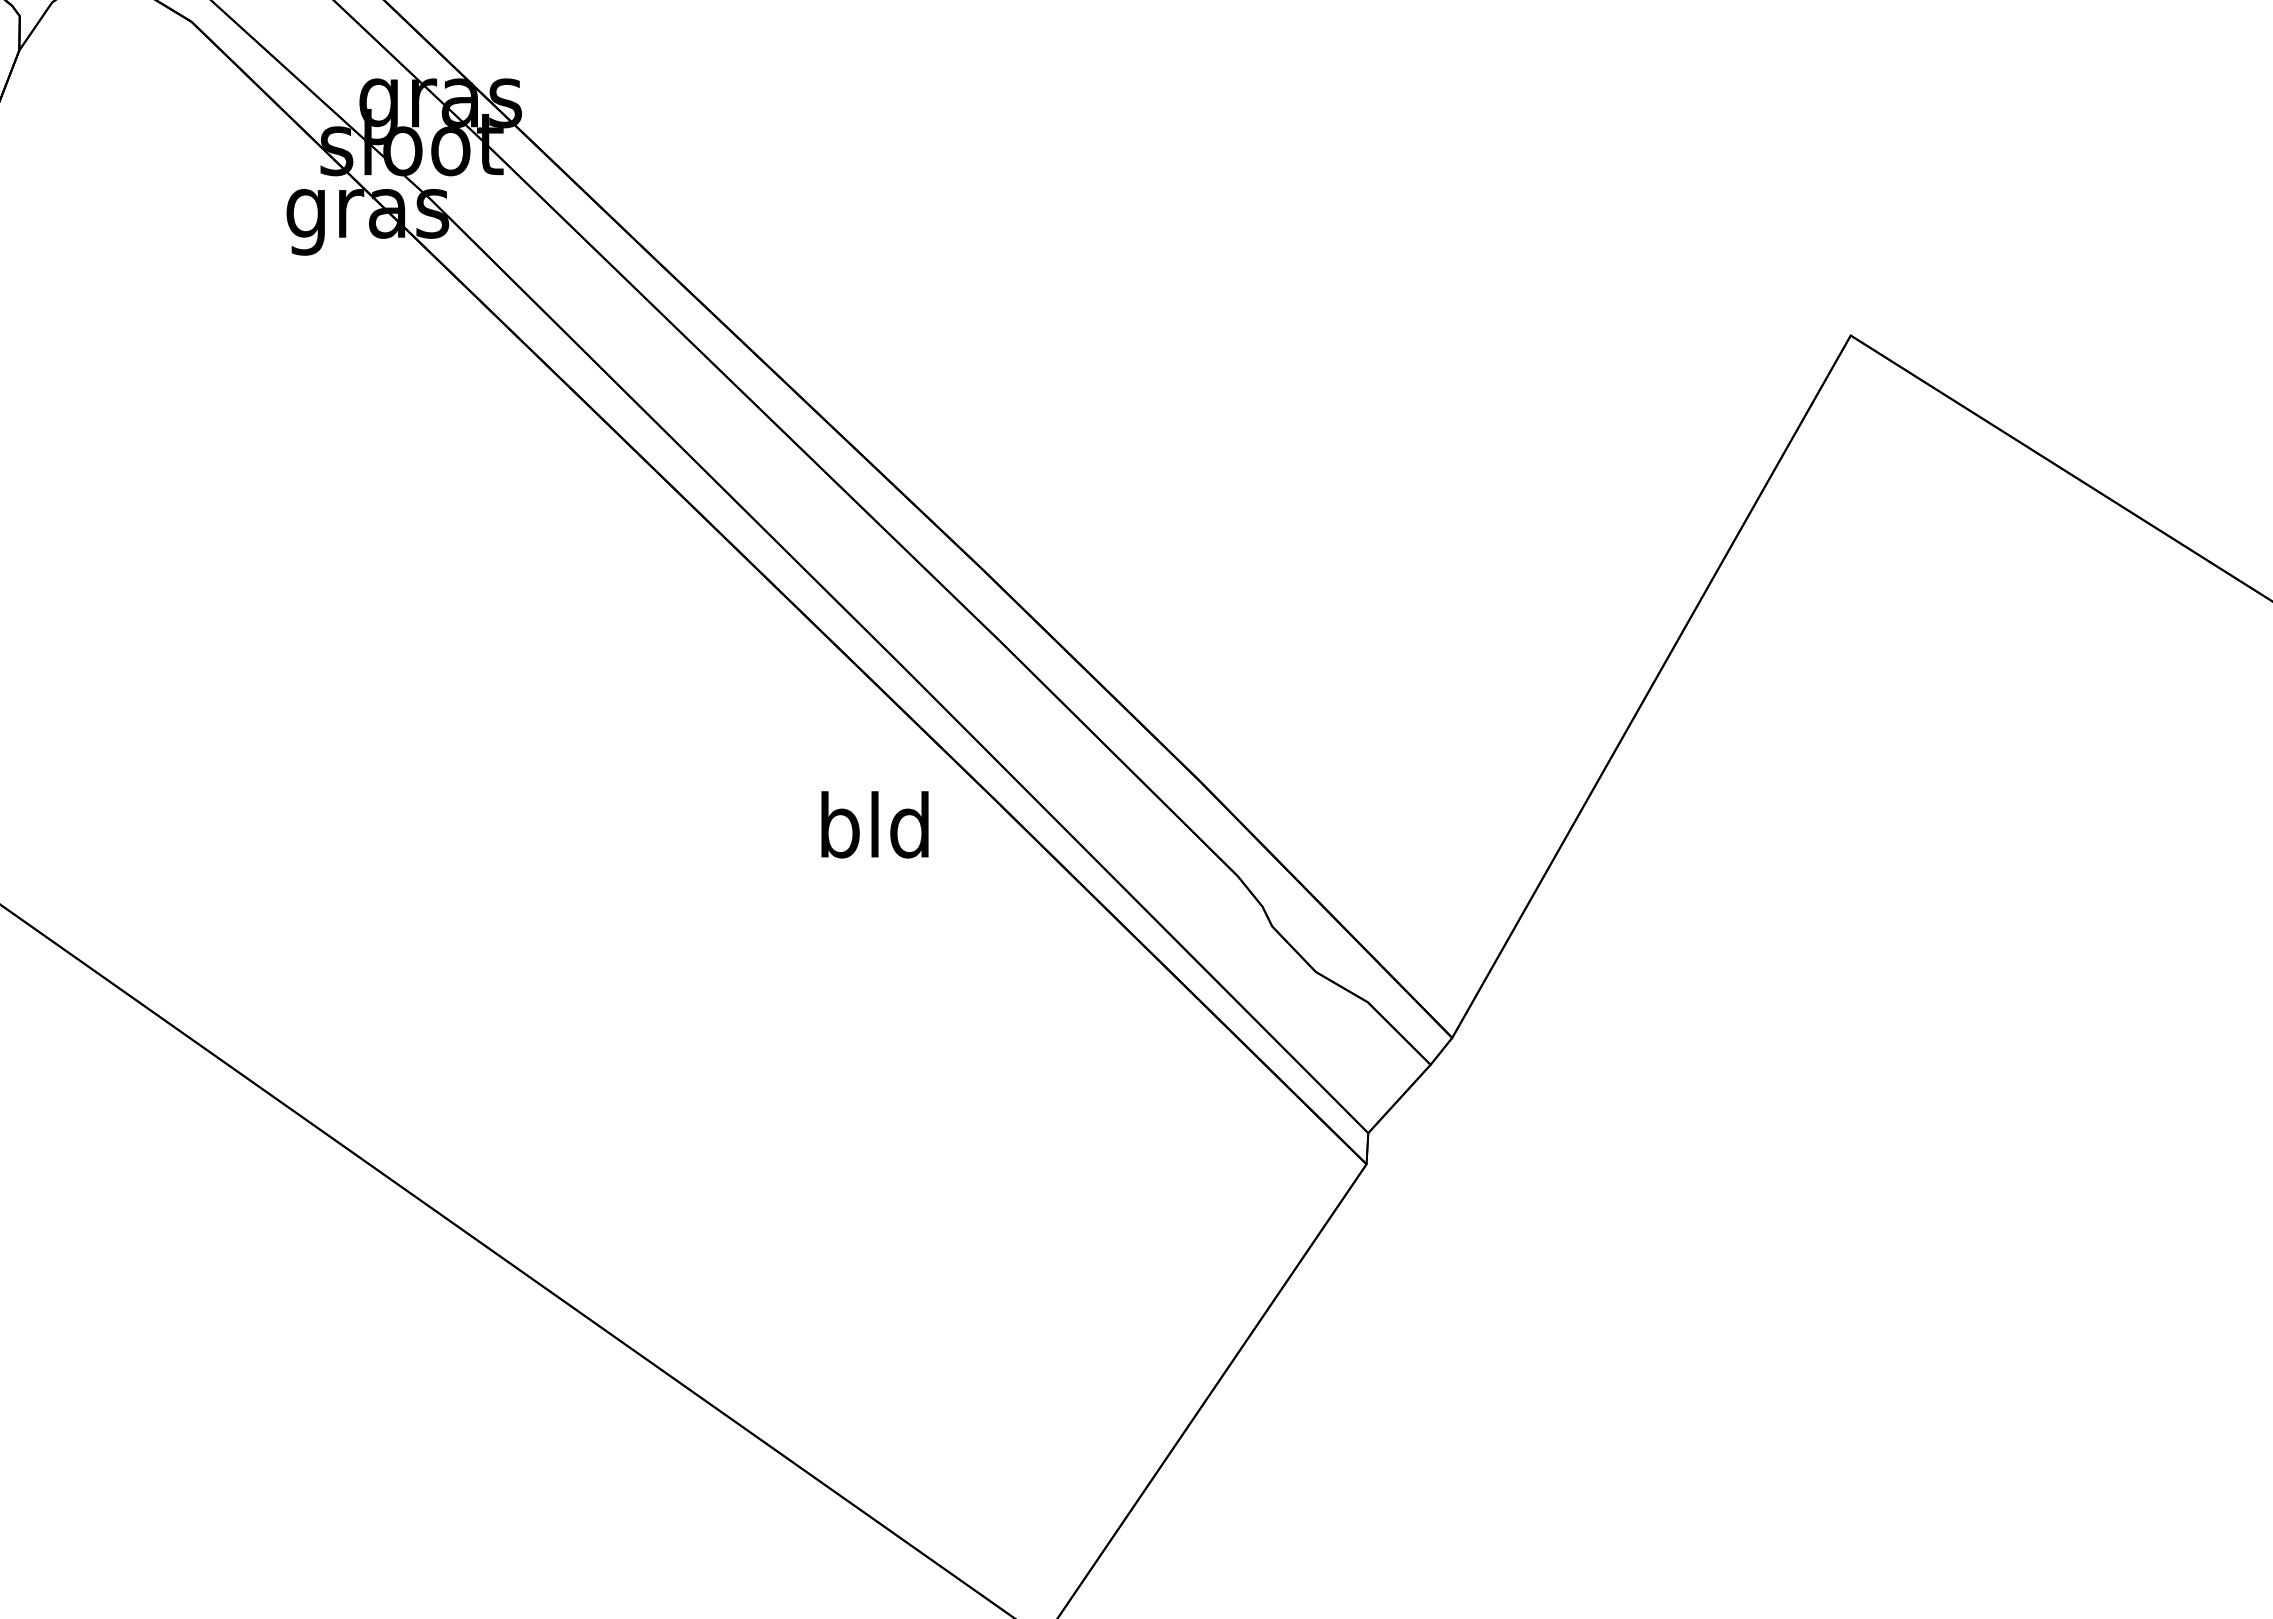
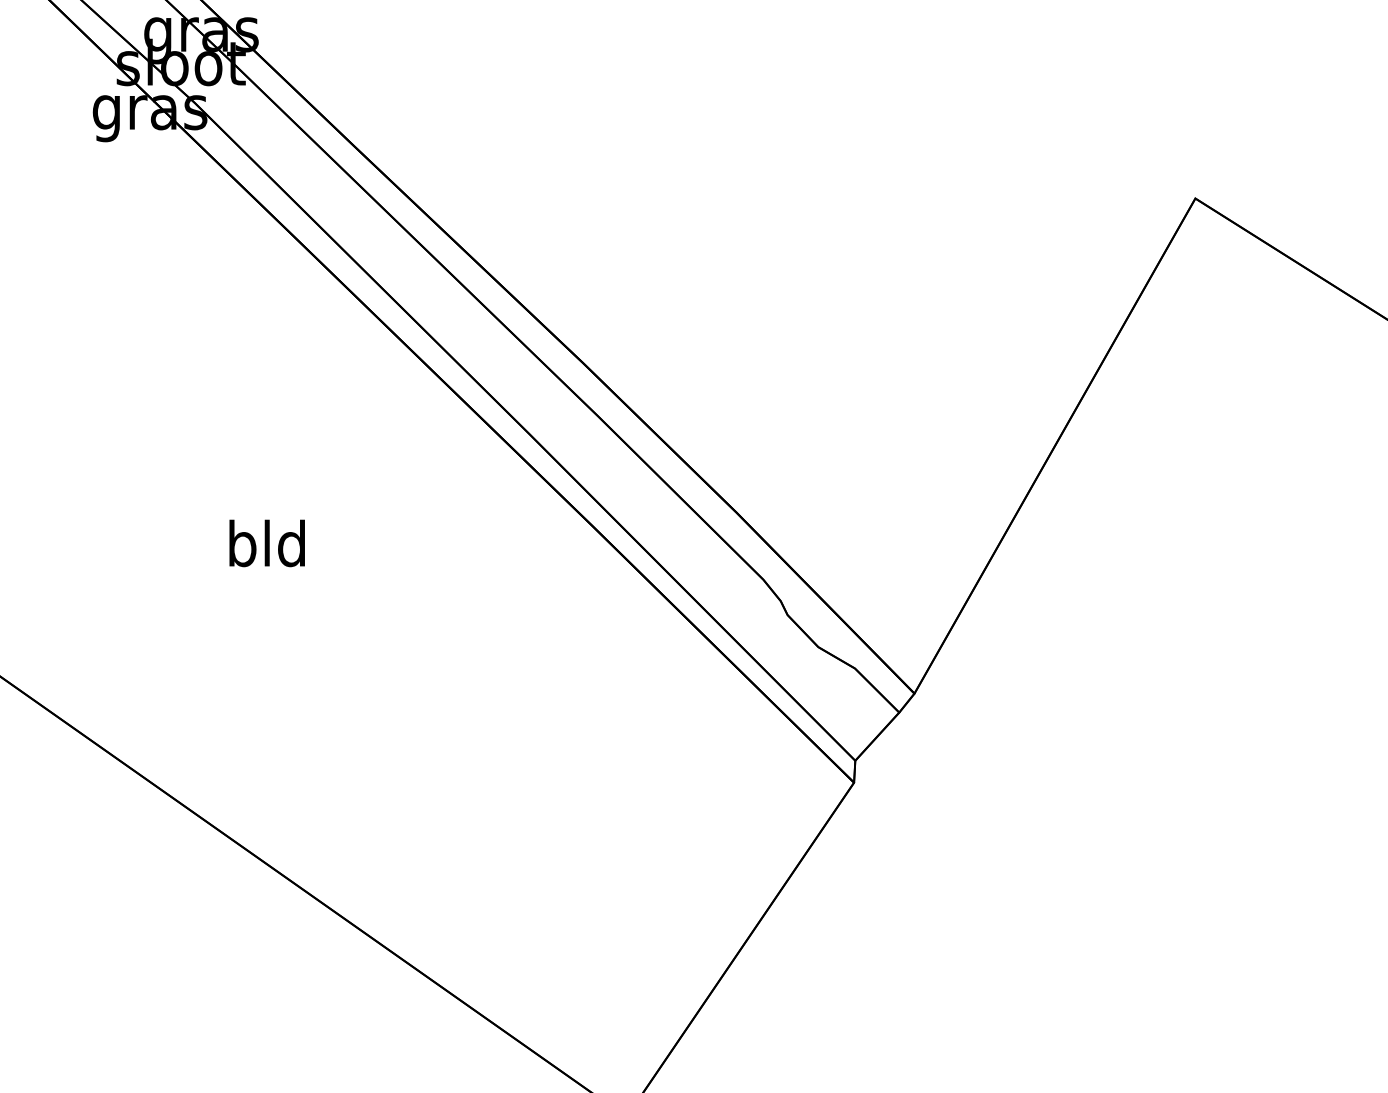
text: (874, 824) -> (266, 543), moved

